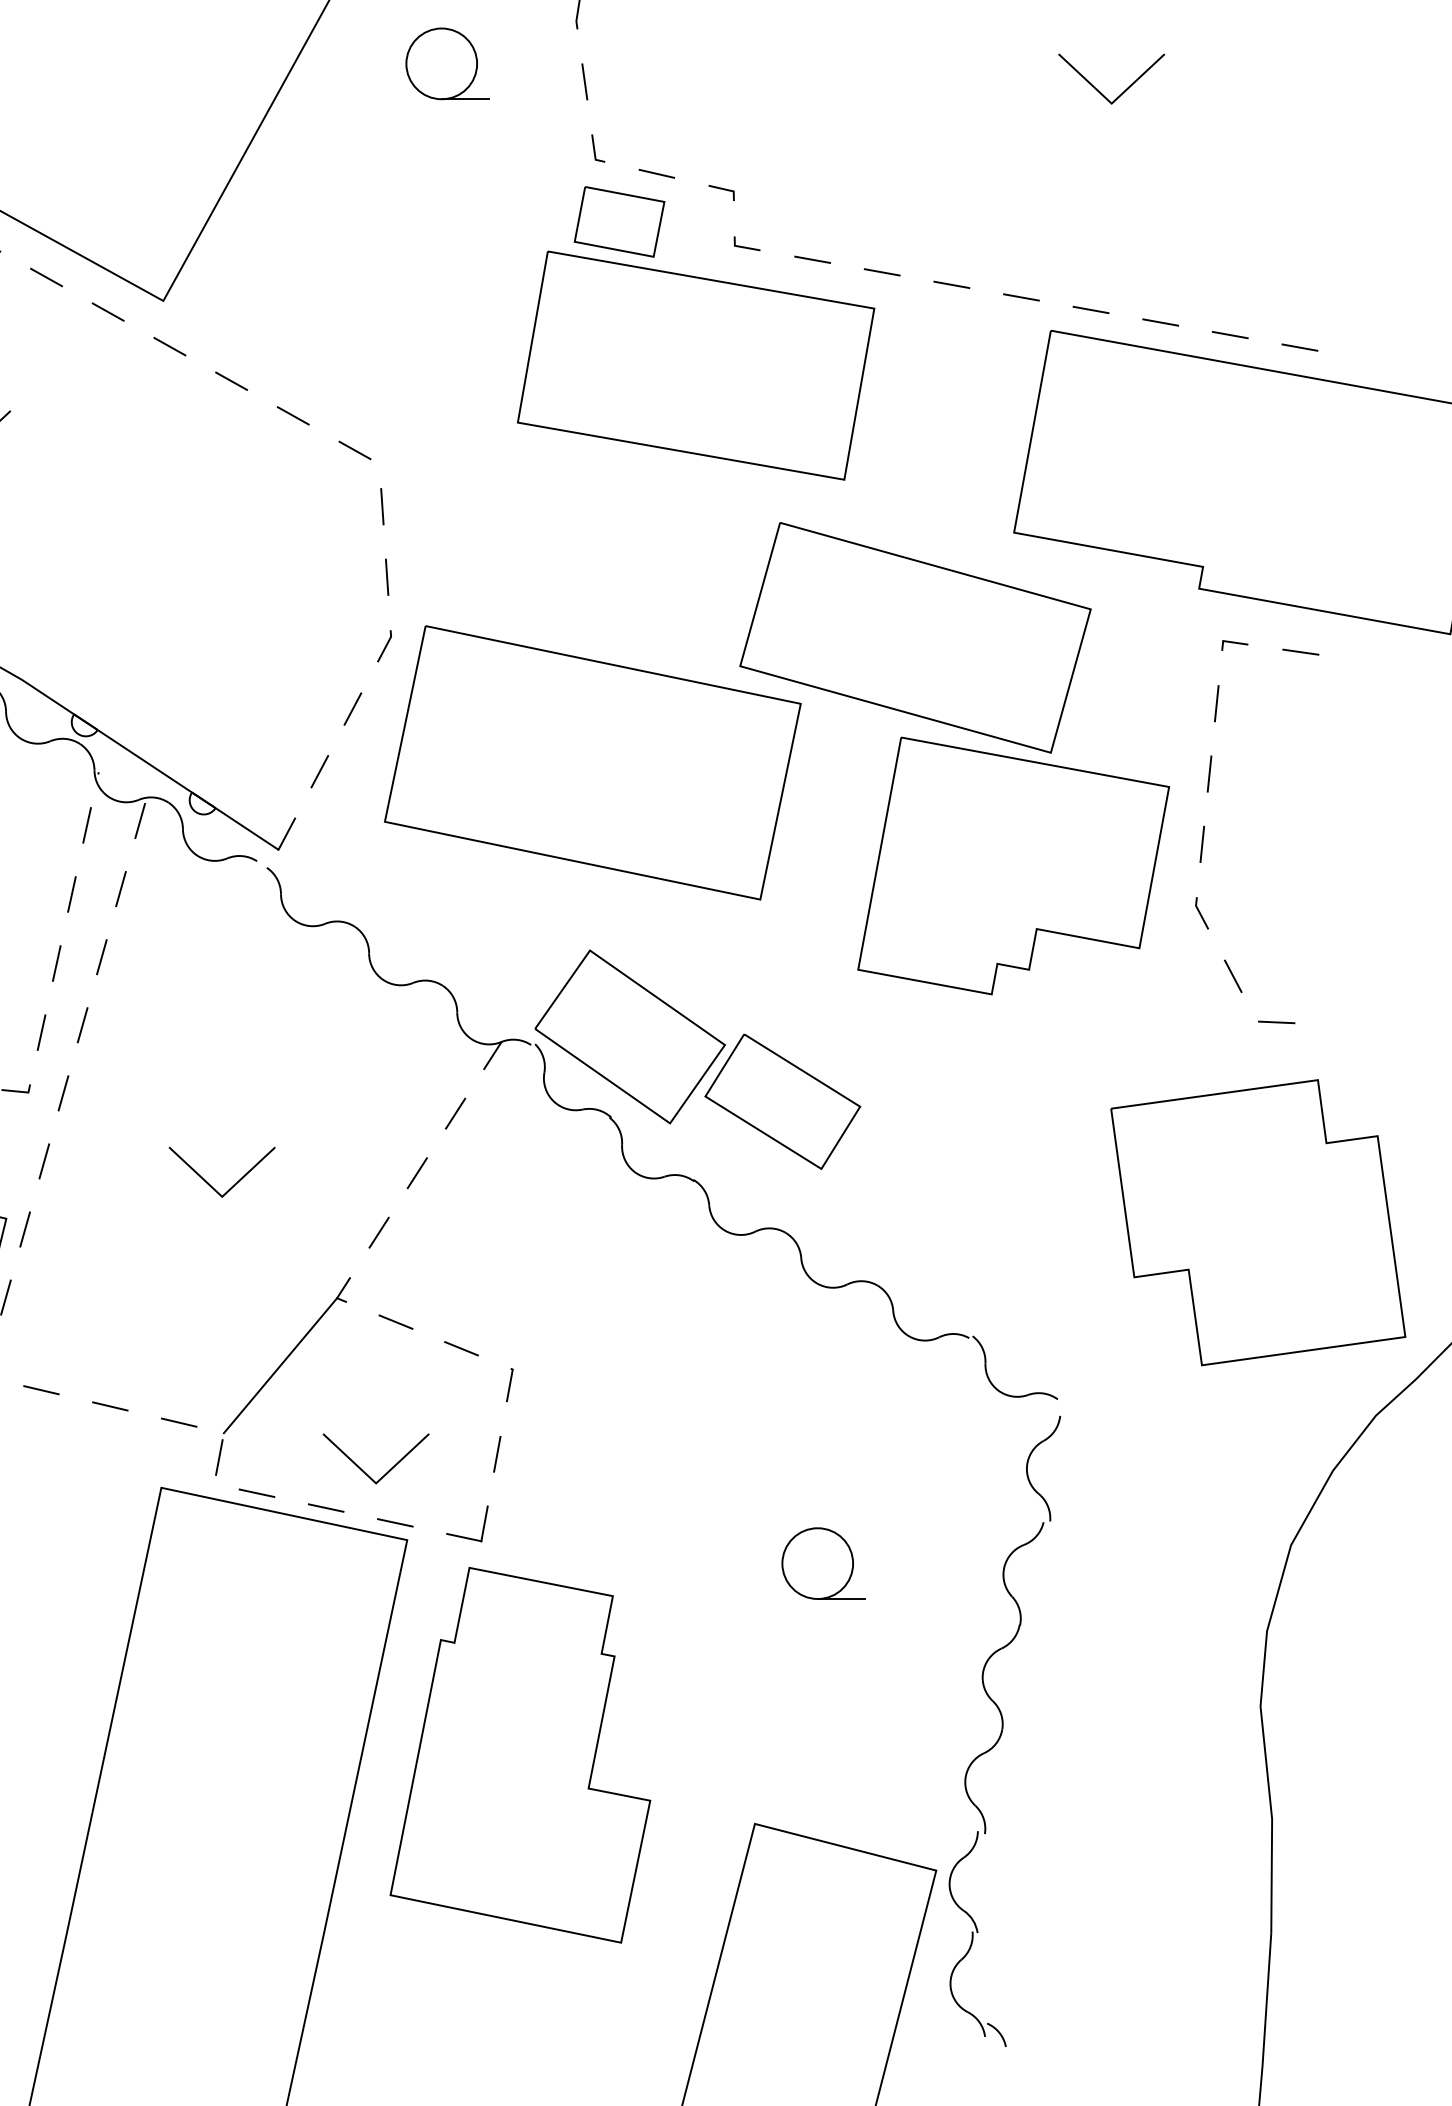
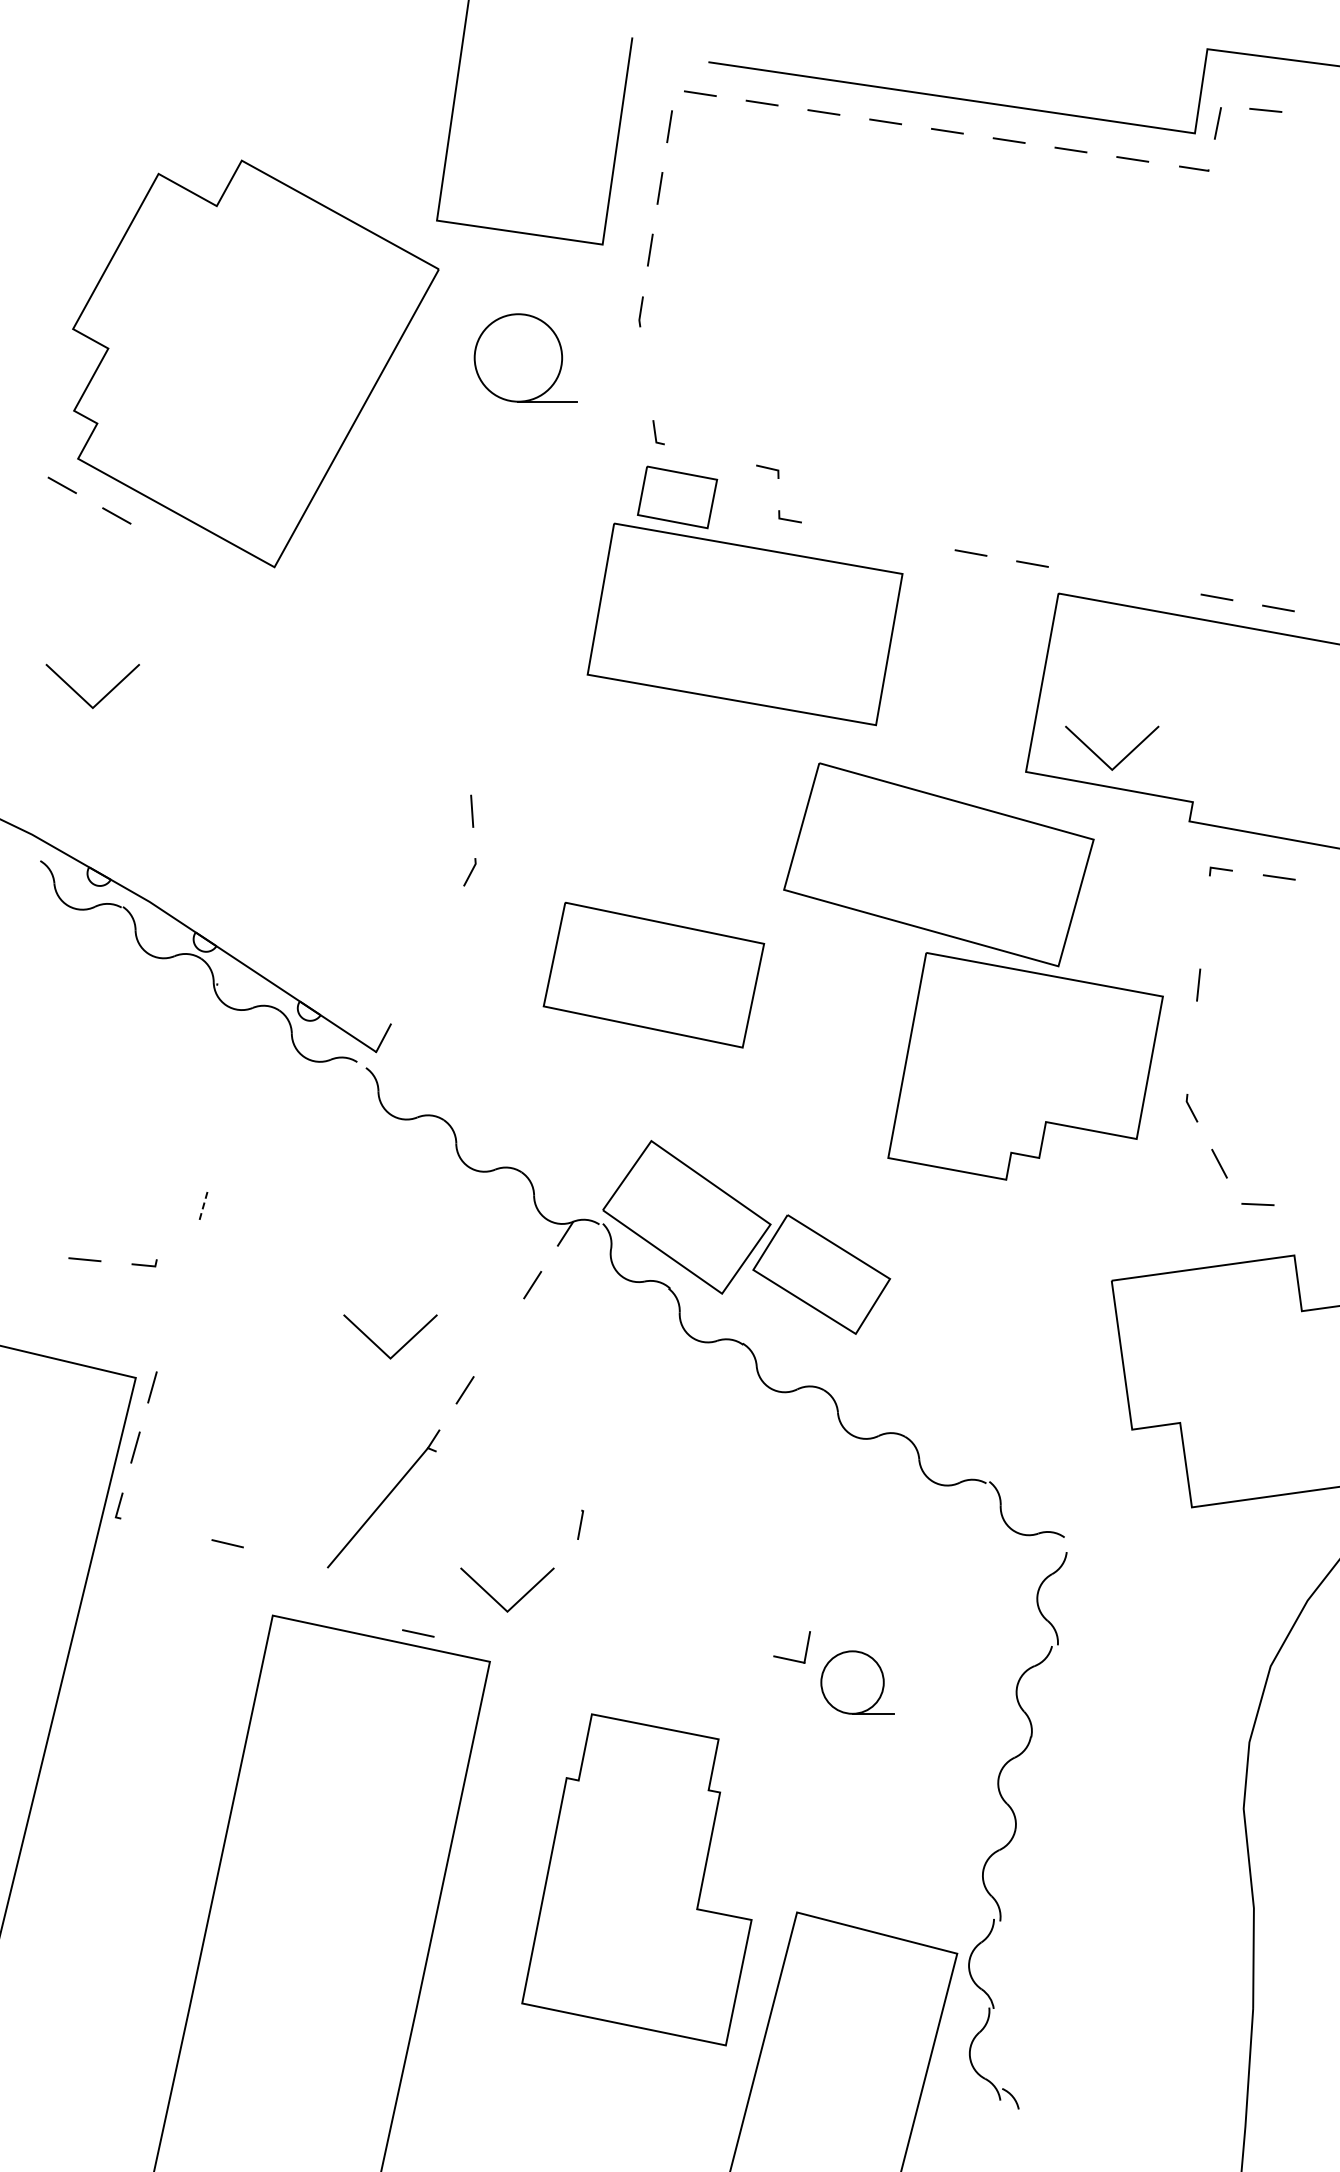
part: (447, 63) -> (525, 357), size x1.4
line: (584, 81) -> (646, 373), removed
line: (1122, 91) -> (1121, 759), moved
line: (656, 173) -> (710, 454), removed
line: (812, 259) -> (847, 530), removed
line: (882, 271) -> (909, 541), removed
line: (45, 277) -> (170, 546), removed
line: (1090, 310) -> (1093, 575), removed
line: (107, 311) -> (225, 576), removed
line: (1160, 322) -> (1155, 586), removed
line: (168, 346) -> (279, 607), removed
line: (231, 380) -> (334, 637), removed
line: (292, 415) -> (388, 668), removed
line: (354, 449) -> (443, 698), removed
line: (381, 506) -> (467, 748), removed
line: (1216, 703) -> (1204, 922), removed
line: (352, 708) -> (441, 927), removed
part: (592, 762) -> (653, 974), size x0.6
line: (319, 771) -> (412, 982), removed
line: (139, 820) -> (253, 1026), removed
line: (86, 825) -> (206, 1030), removed
line: (1201, 843) -> (1191, 1046), removed
line: (120, 888) -> (236, 1086), removed
line: (71, 894) -> (193, 1091), removed
line: (101, 956) -> (219, 1146), removed
line: (56, 963) -> (180, 1152), removed
line: (82, 1025) -> (203, 1207), solid -> dashed
line: (41, 1032) -> (166, 1213), removed
line: (63, 1093) -> (186, 1267), removed
line: (44, 1161) -> (169, 1327), removed
line: (416, 1172) -> (498, 1337), removed
line: (209, 1183) -> (379, 1346), moved
line: (395, 1322) -> (479, 1469), removed
line: (461, 1348) -> (537, 1492), removed
line: (41, 1389) -> (166, 1528), removed
line: (179, 1422) -> (288, 1557), removed
line: (497, 1453) -> (569, 1585), removed
line: (218, 1457) -> (323, 1588), removed
line: (367, 1472) -> (499, 1602), moved
line: (256, 1493) -> (356, 1620), removed
line: (395, 1522) -> (479, 1646), removed
part: (465, 1536) -> (790, 1658), moved
part: (519, 1754) -> (636, 1879), moved

